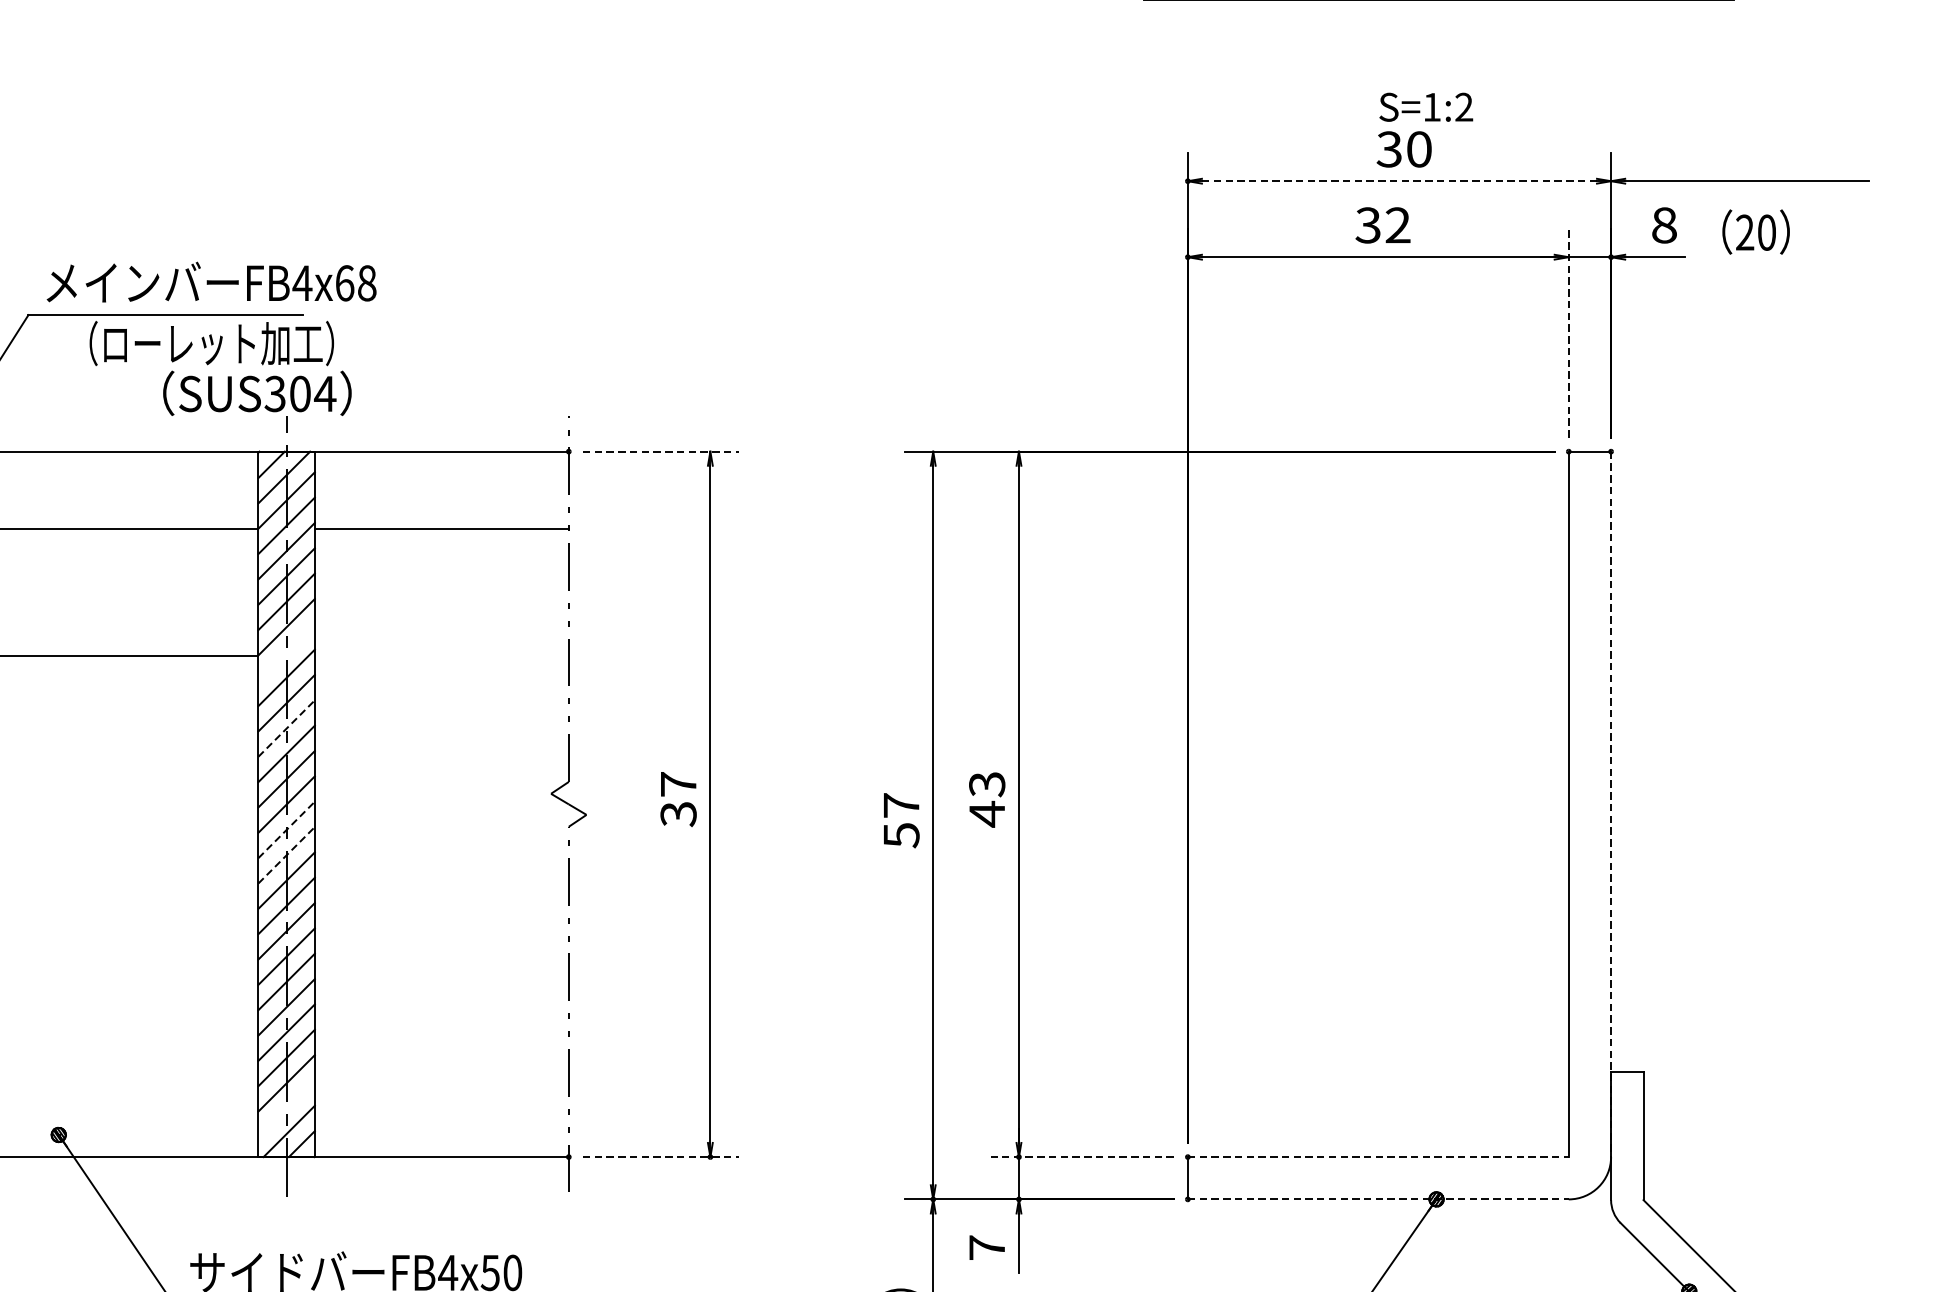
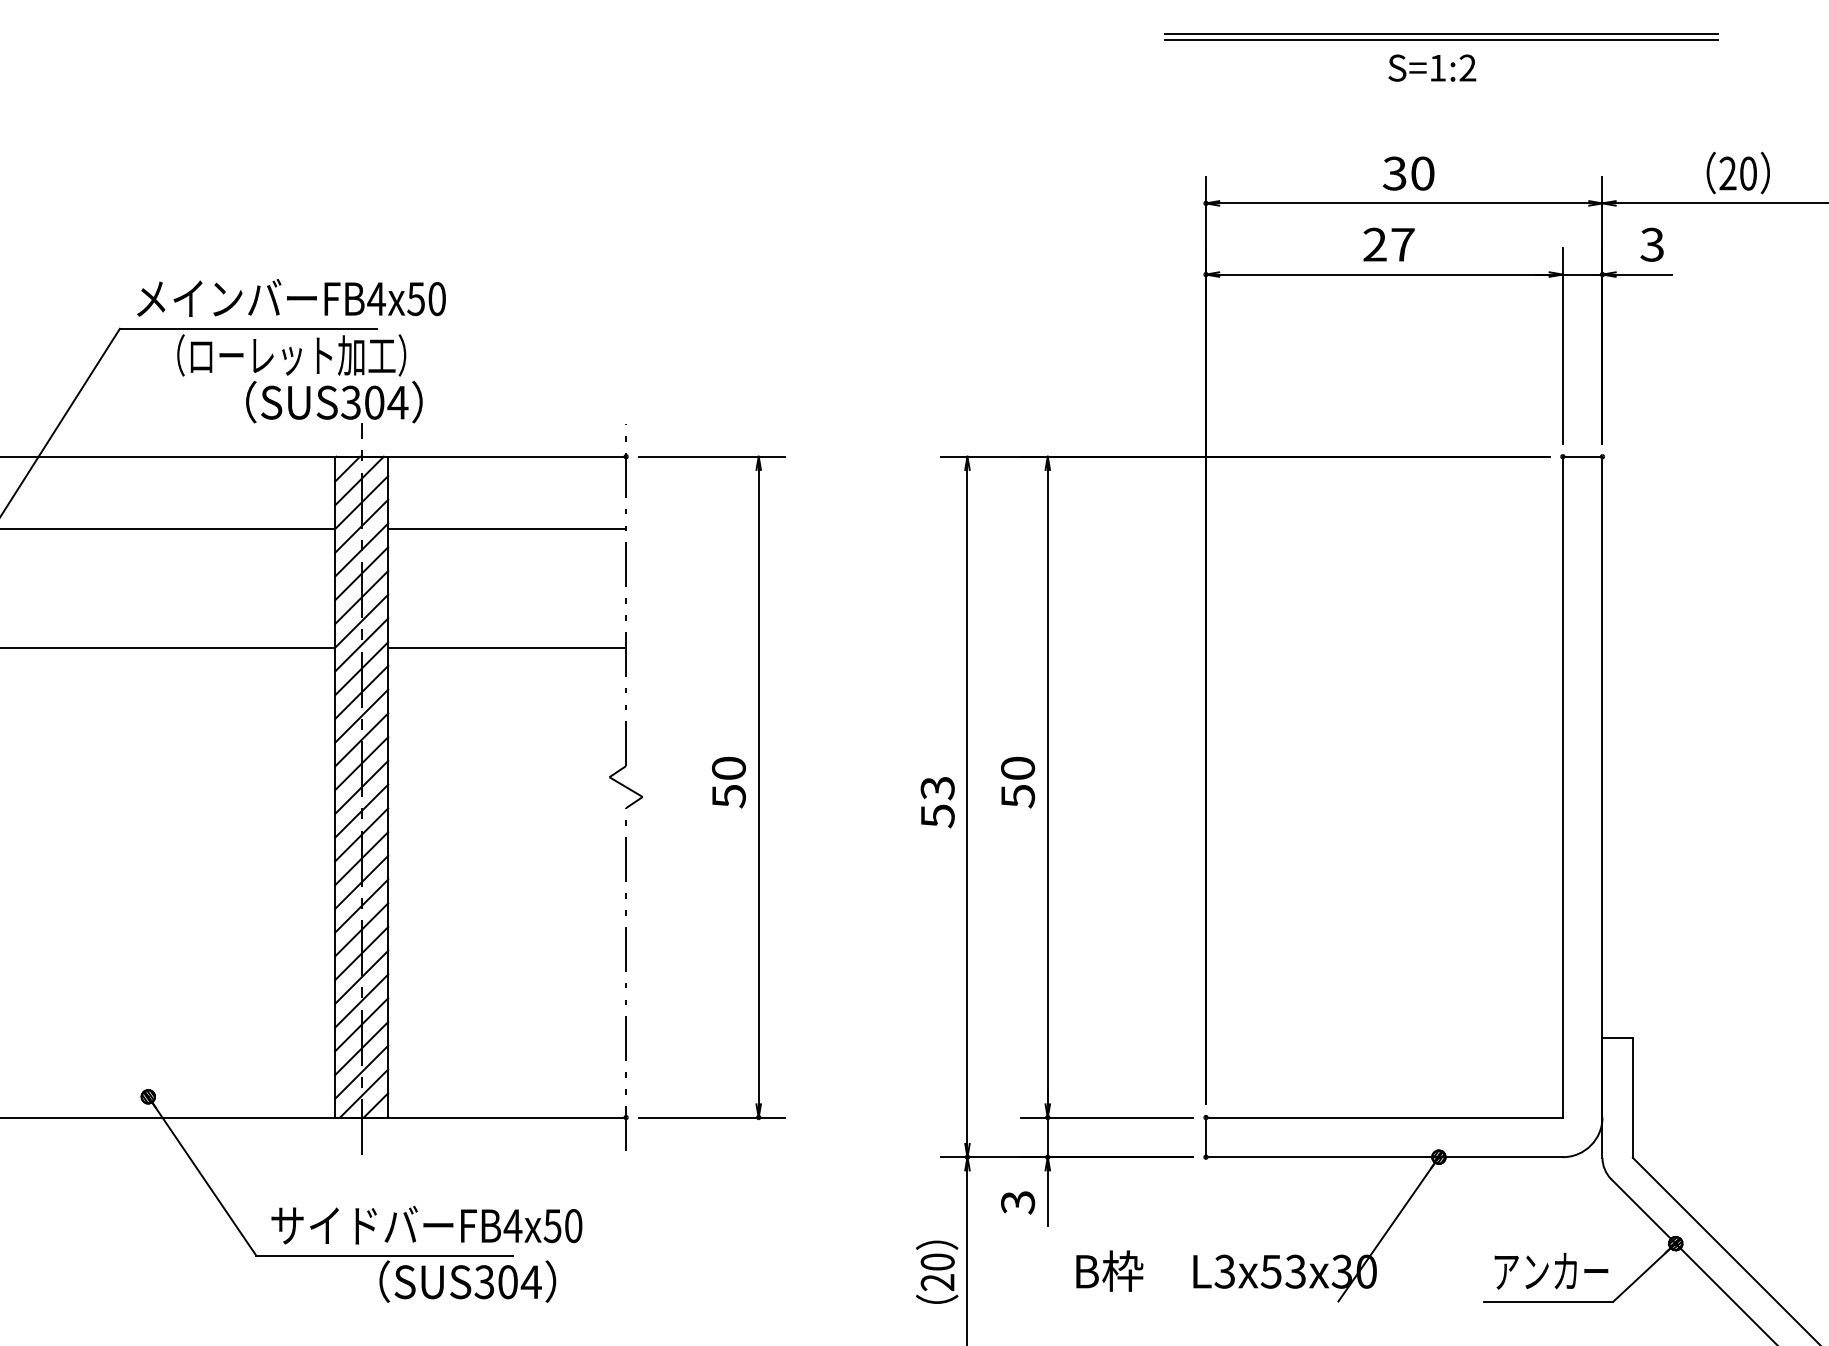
line: (1439, 7) -> (1441, 40), added
text: (1426, 106) -> (1432, 67), moved
line: (1398, 181) -> (1403, 203), dashed -> solid
text: (1382, 225) -> (1388, 244), 32 -> 27
text: (1664, 225) -> (1652, 244), 8 -> 3
text: (1755, 231) -> (1737, 172), moved
text: (355, 283) -> (426, 299), FB4x68 -> FB4x50
line: (1568, 332) -> (1562, 345), dashed -> solid
line: (661, 451) -> (712, 456), dashed -> solid
line: (286, 652) -> (361, 644), added
line: (442, 656) -> (507, 648), added
line: (287, 727) -> (362, 715), dashed -> solid
text: (678, 798) -> (728, 781), 37 -> 50
text: (987, 799) -> (1018, 782), 43 -> 50
line: (1611, 804) -> (1602, 787), dashed -> solid
text: (901, 805) -> (937, 788), 57 -> 53
line: (287, 829) -> (362, 810), dashed -> solid
line: (287, 854) -> (362, 834), dashed -> solid
line: (286, 1107) -> (361, 1071), added
line: (661, 1157) -> (712, 1117), dashed -> solid
line: (1082, 1157) -> (1107, 1117), dashed -> solid
line: (1378, 1157) -> (1384, 1117), dashed -> solid
line: (1378, 1199) -> (1384, 1157), dashed -> solid
text: (987, 1247) -> (1018, 1202), 7 -> 3

